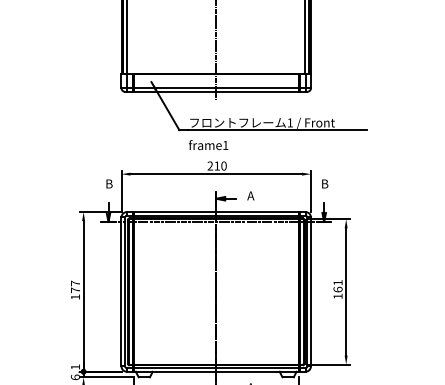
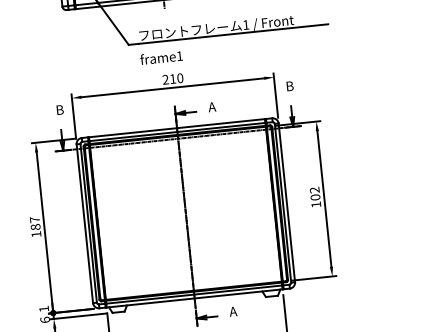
text: (337, 286) -> (314, 194), 161 -> 102
text: (75, 290) -> (35, 227), 177 -> 187

